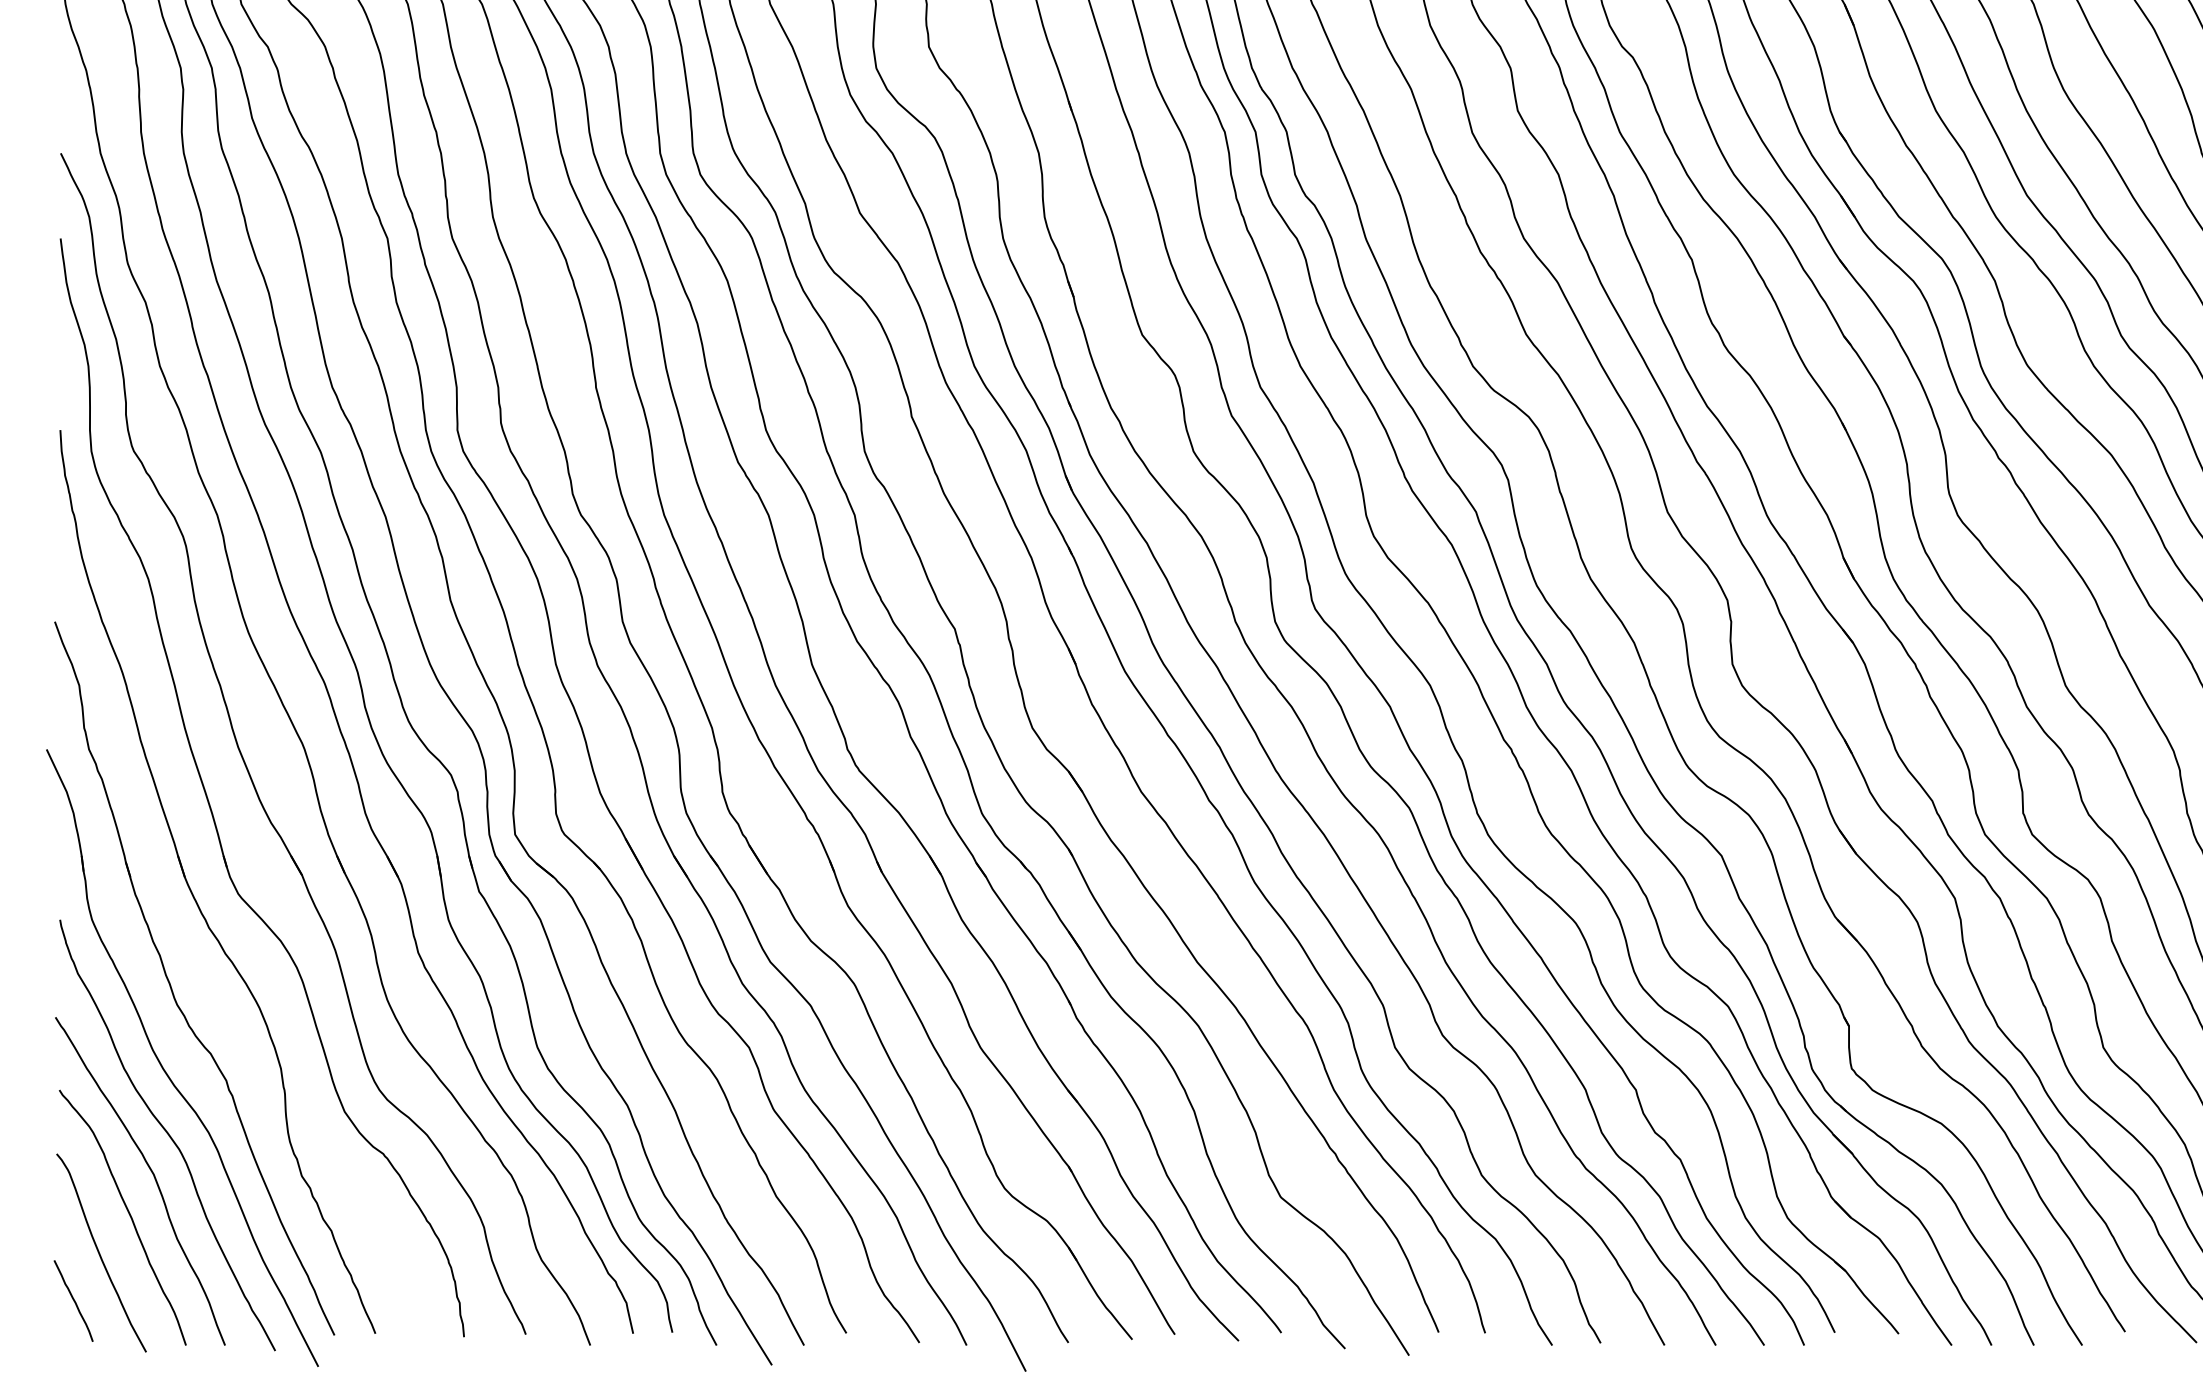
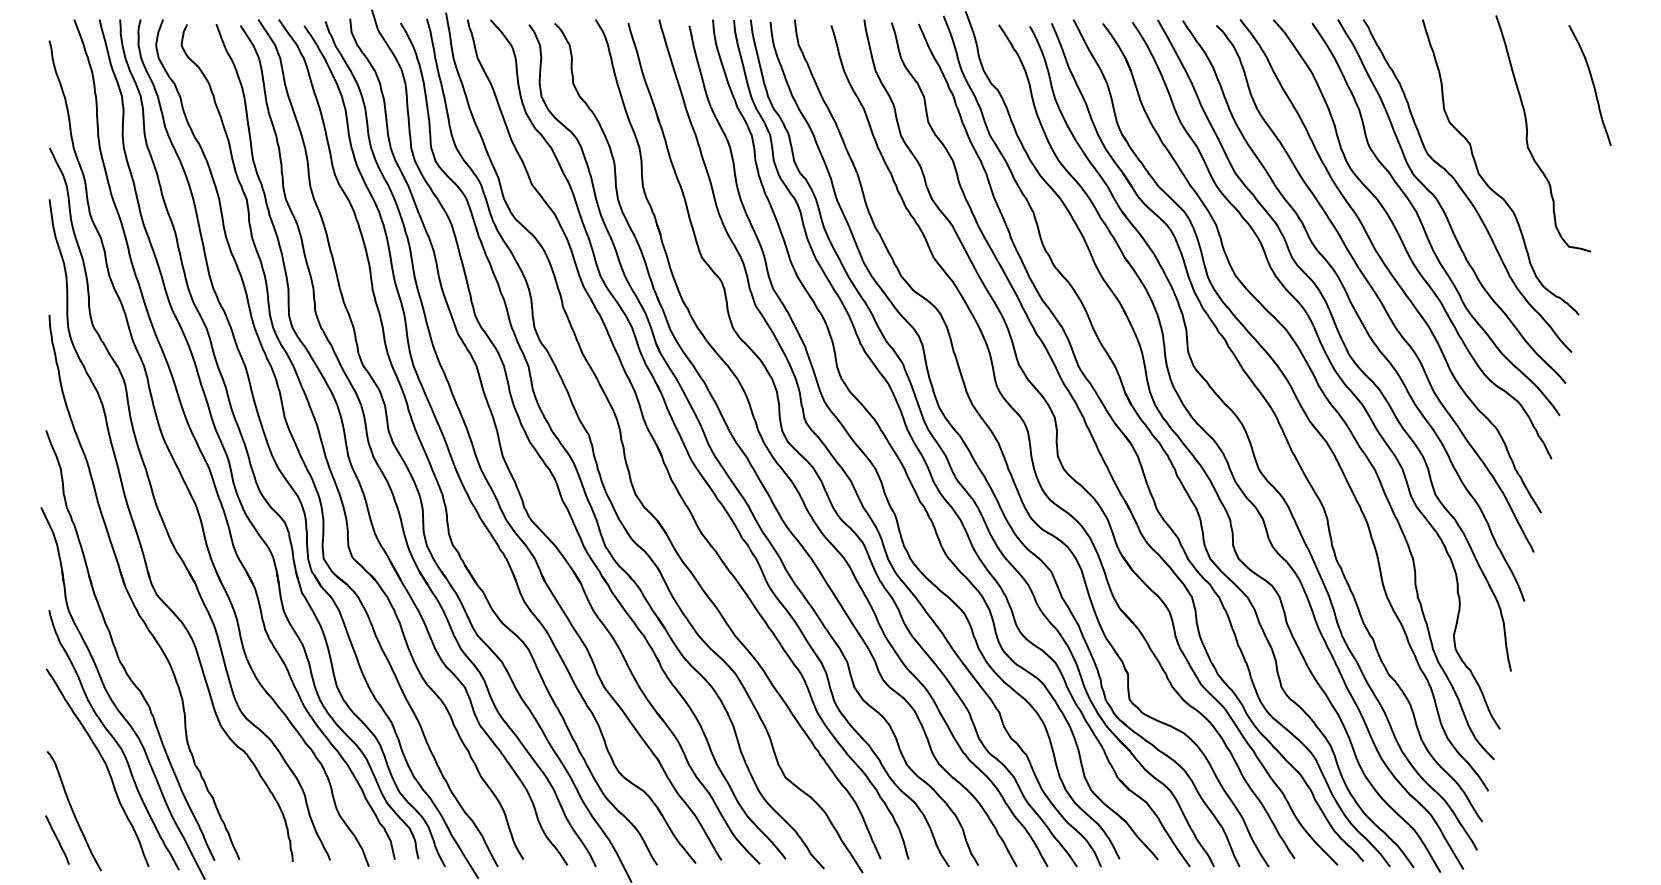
curve: (128, 1215) -> (90, 788), removed

